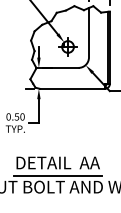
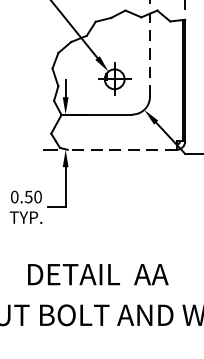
line: (88, 32) -> (149, 54), solid -> dashed
line: (72, 88) -> (122, 149), solid -> dashed
line: (57, 176) -> (96, 297), removed

